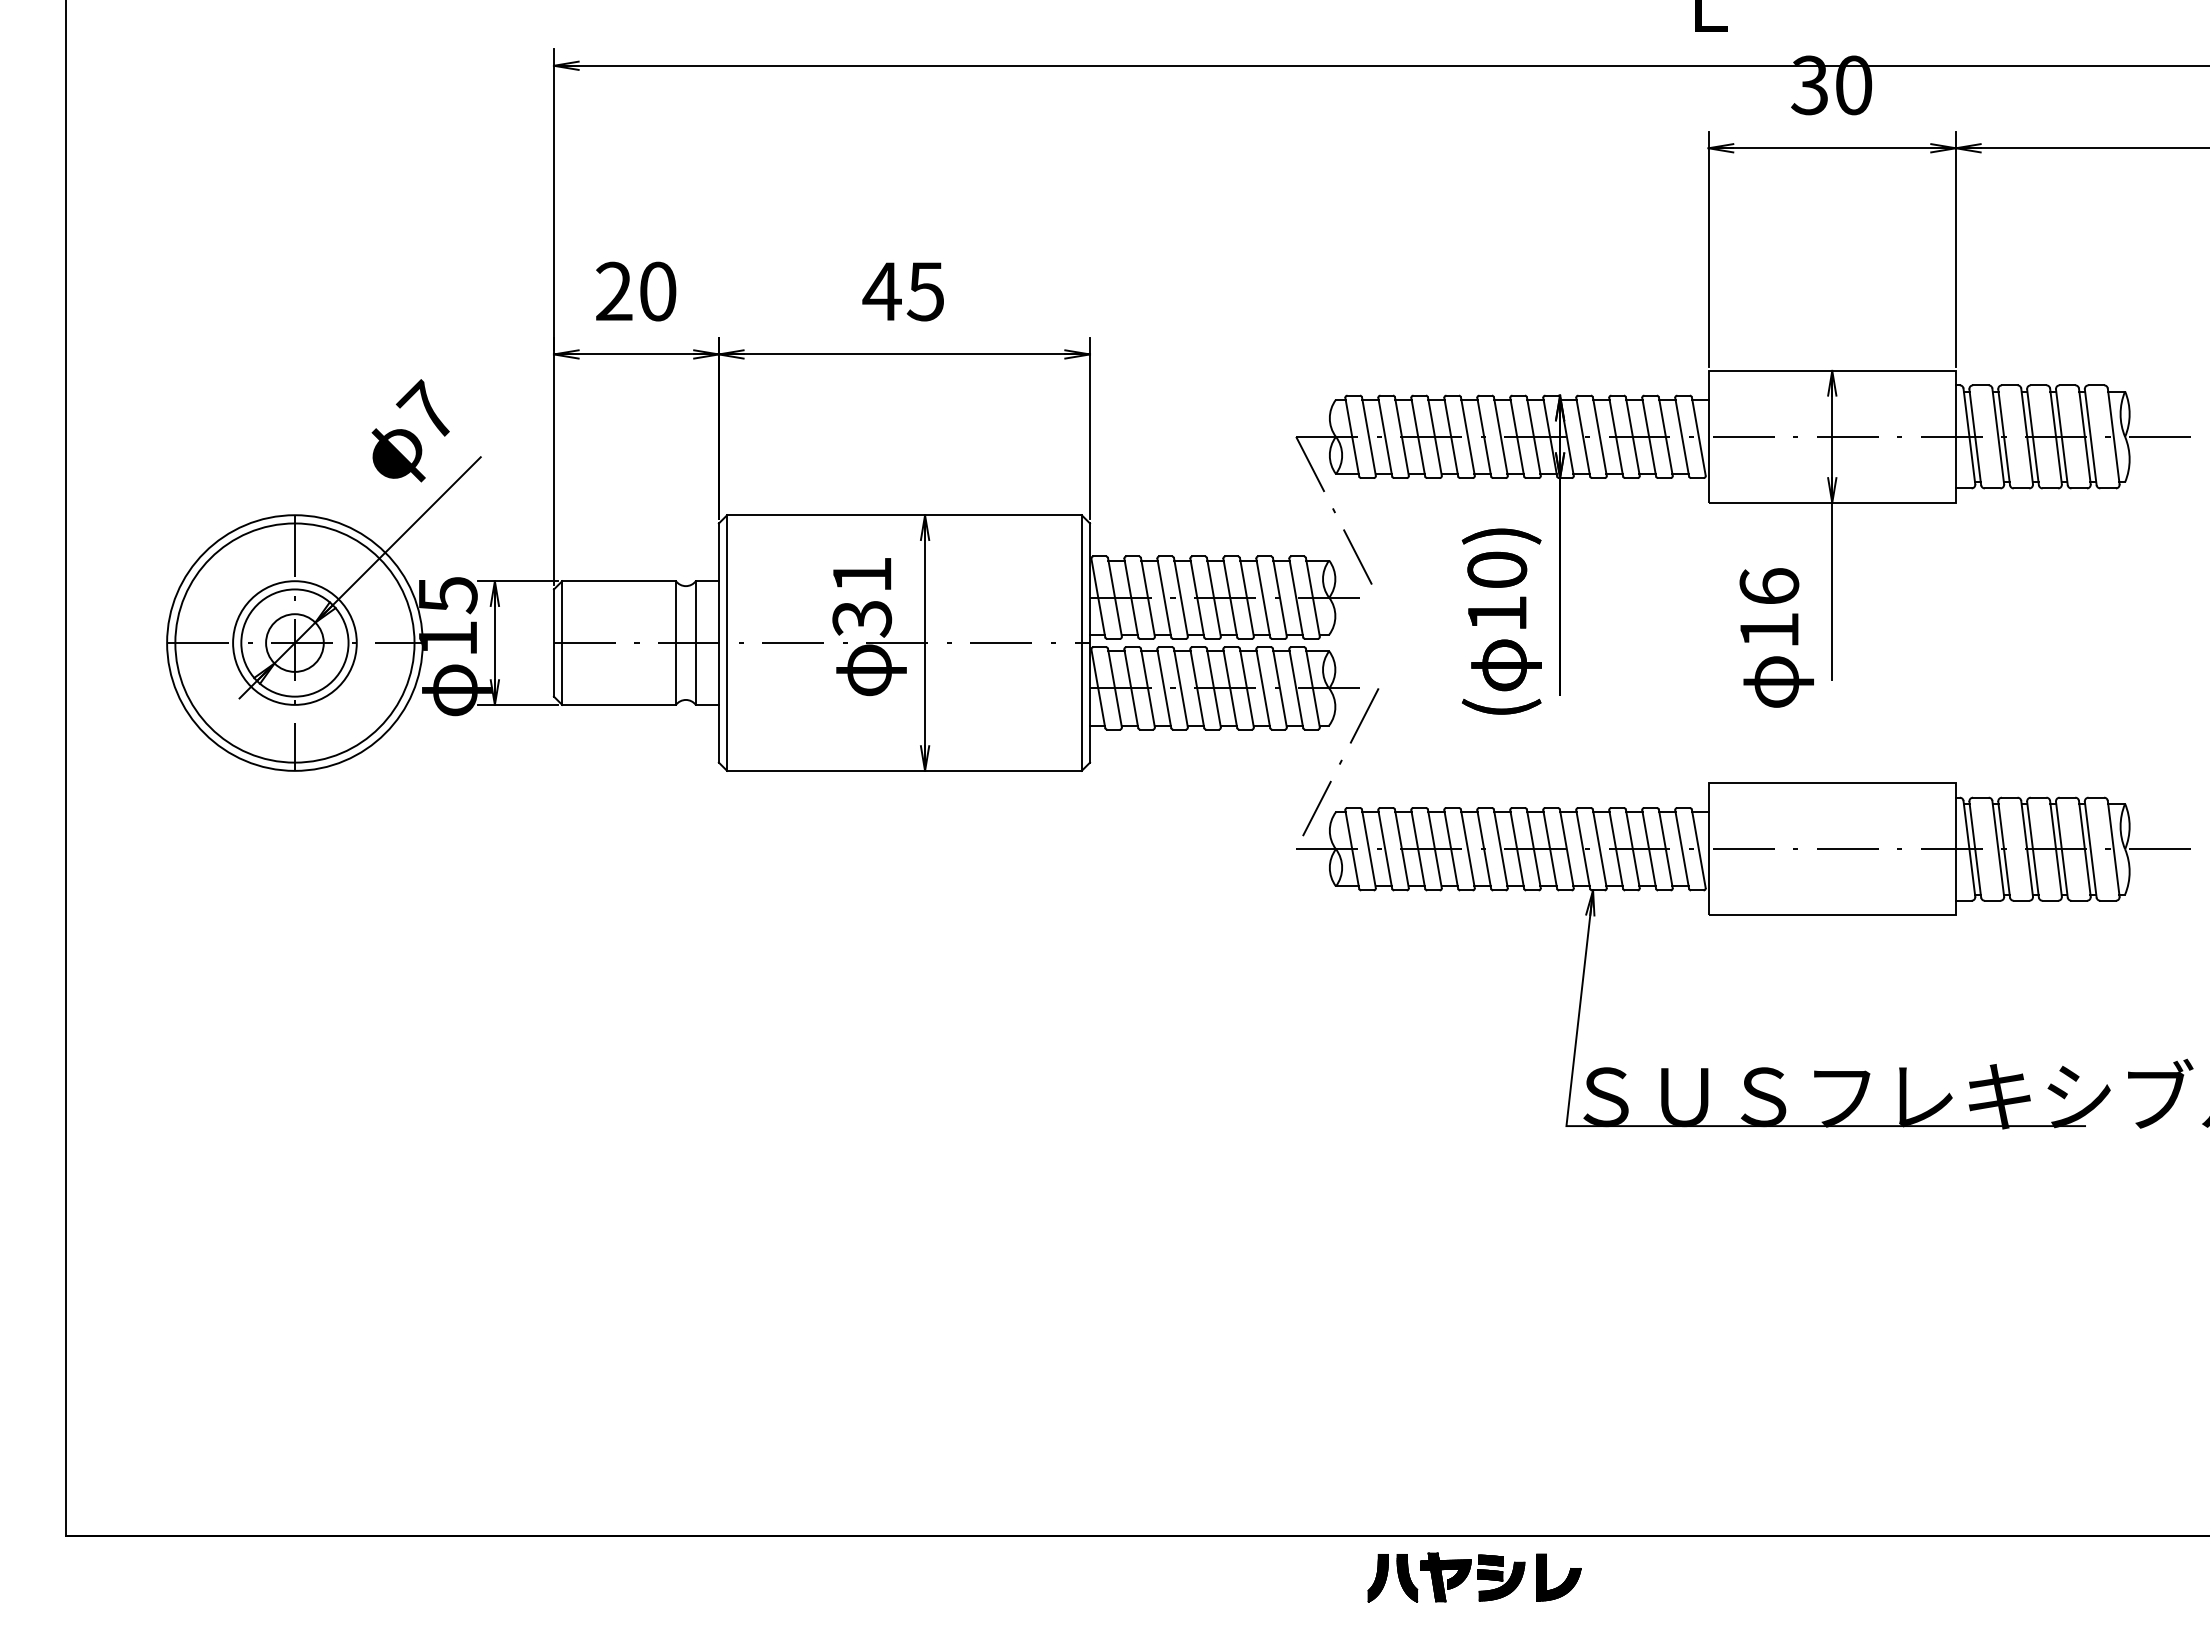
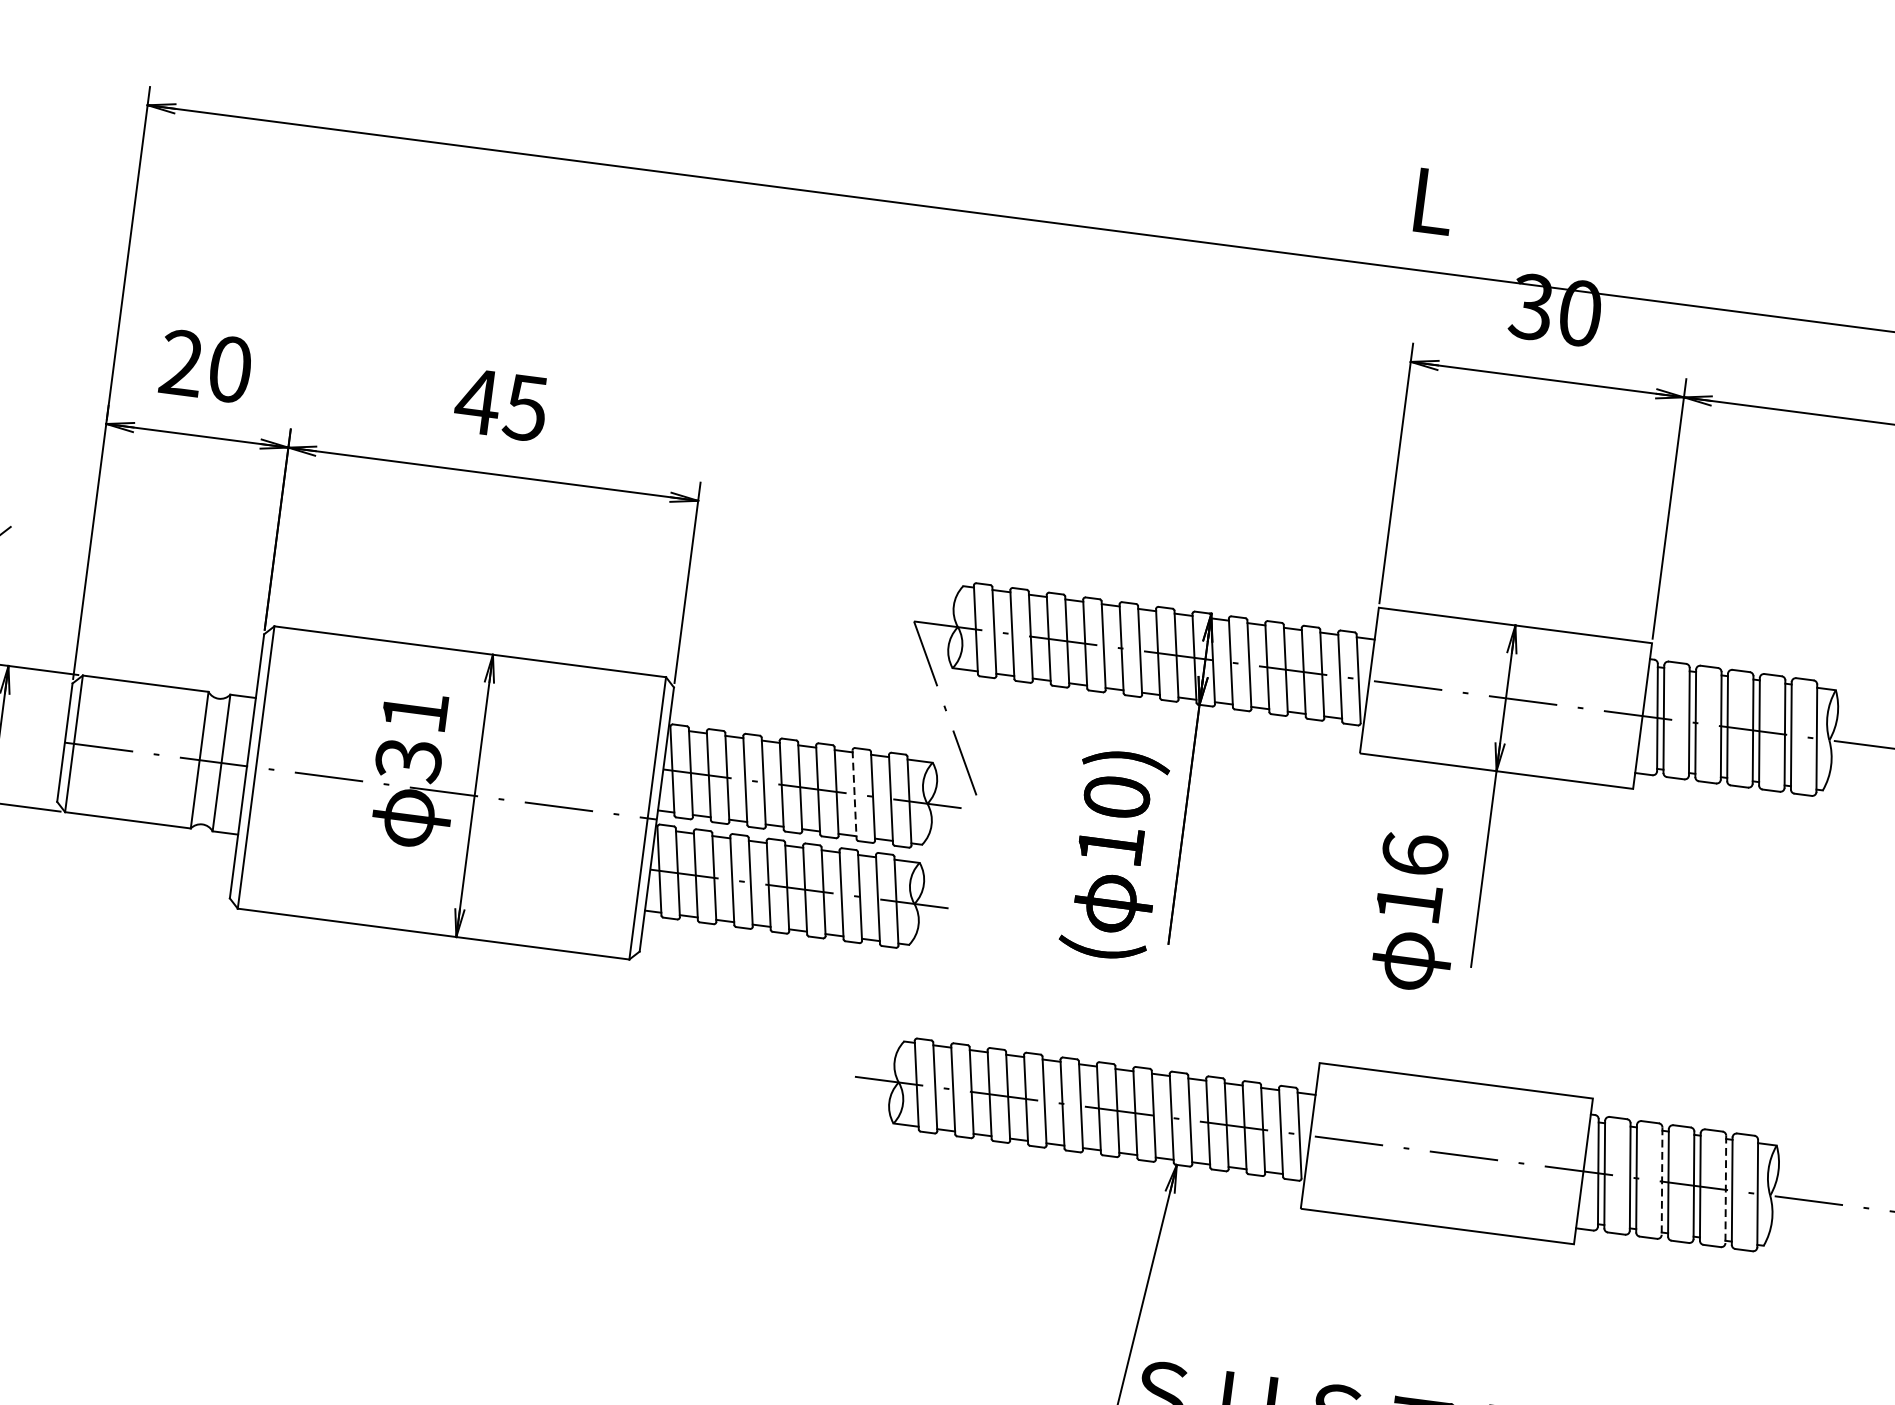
line: (1263, 598) -> (854, 795), solid -> dashed
line: (1340, 762) -> (916, 987), removed
line: (2027, 849) -> (1662, 1181), solid -> dashed
line: (2084, 849) -> (1725, 1190), solid -> dashed

